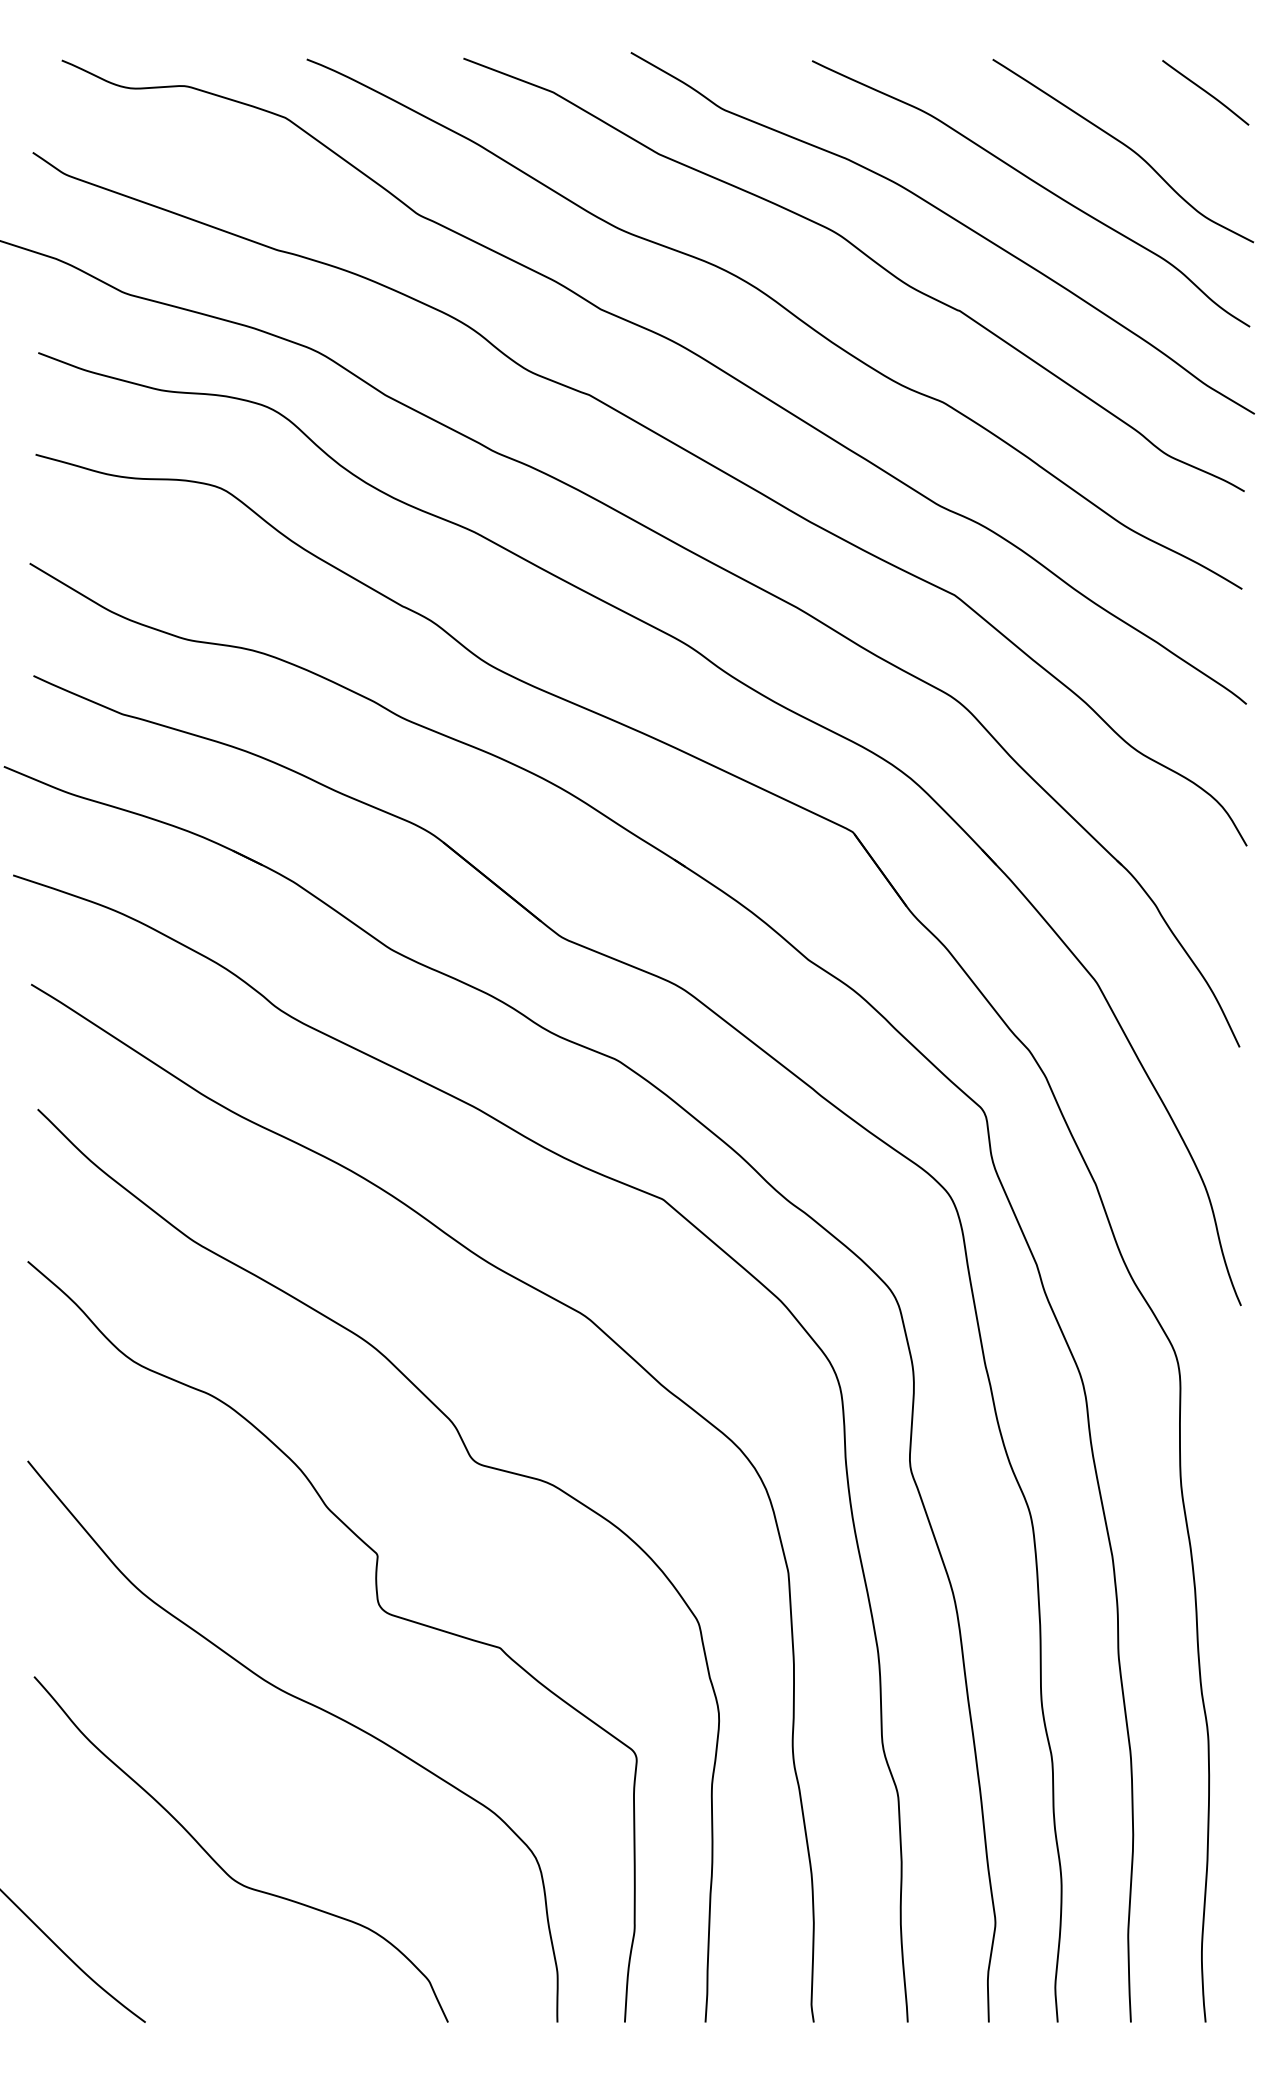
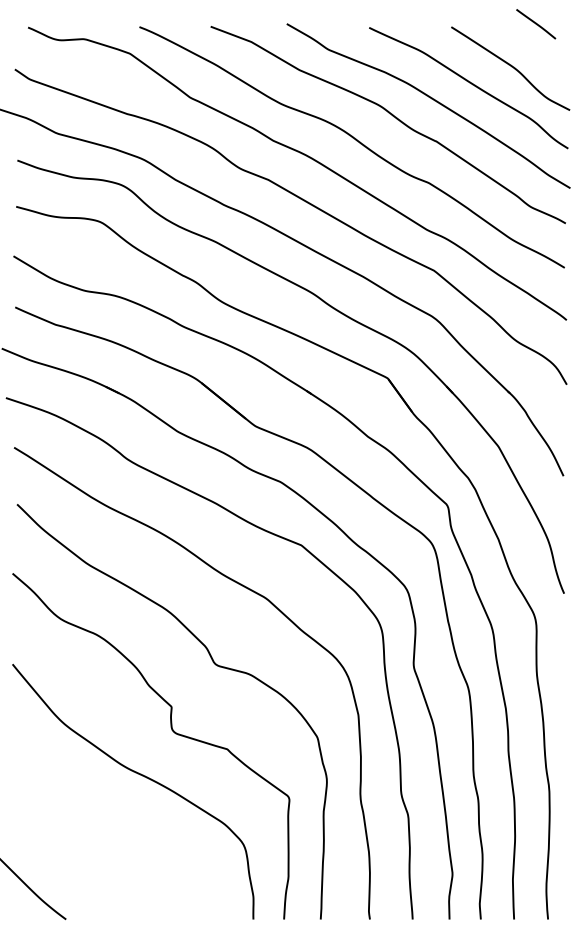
line: (1206, 93) -> (536, 24), moved
curve: (223, 1866) -> (101, 848), removed

